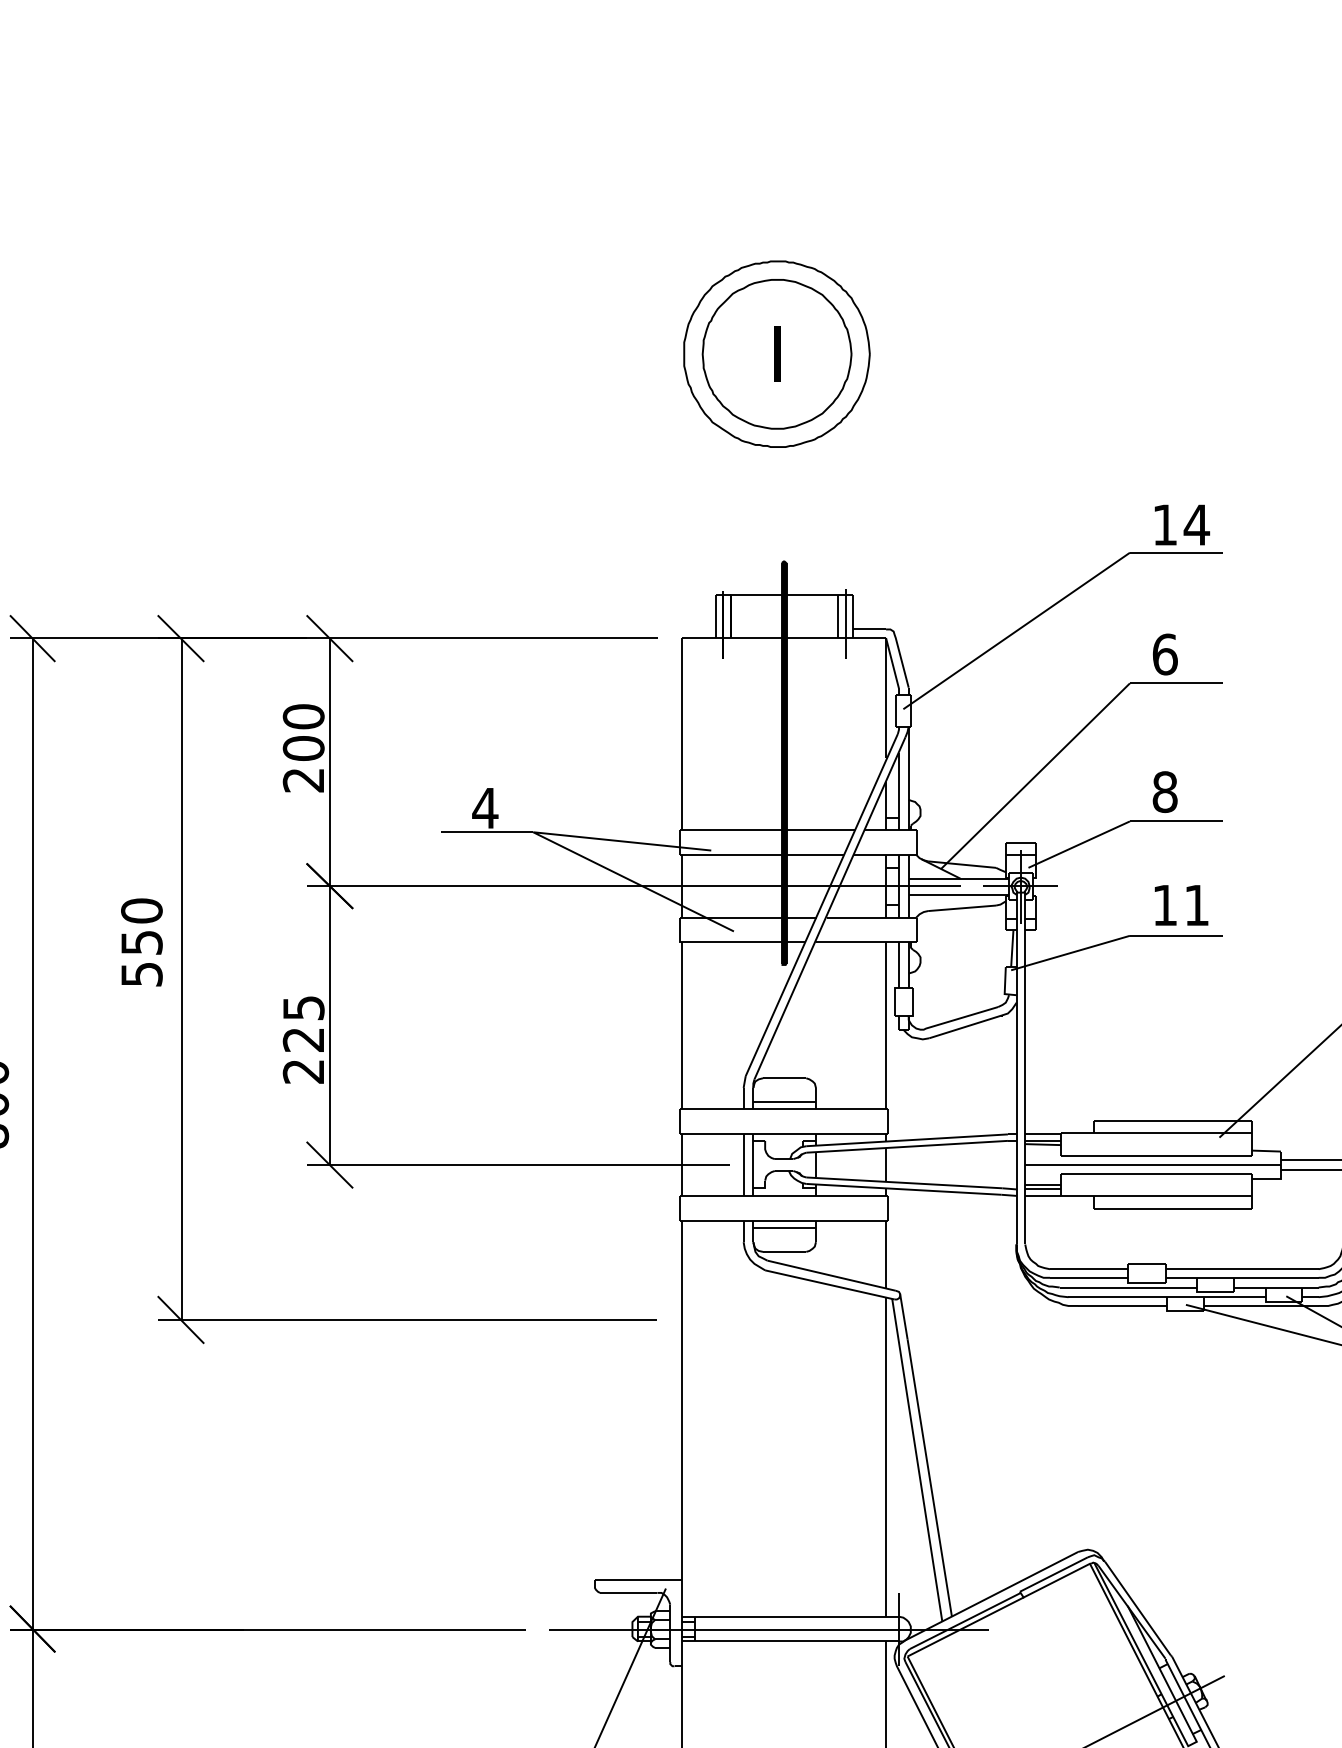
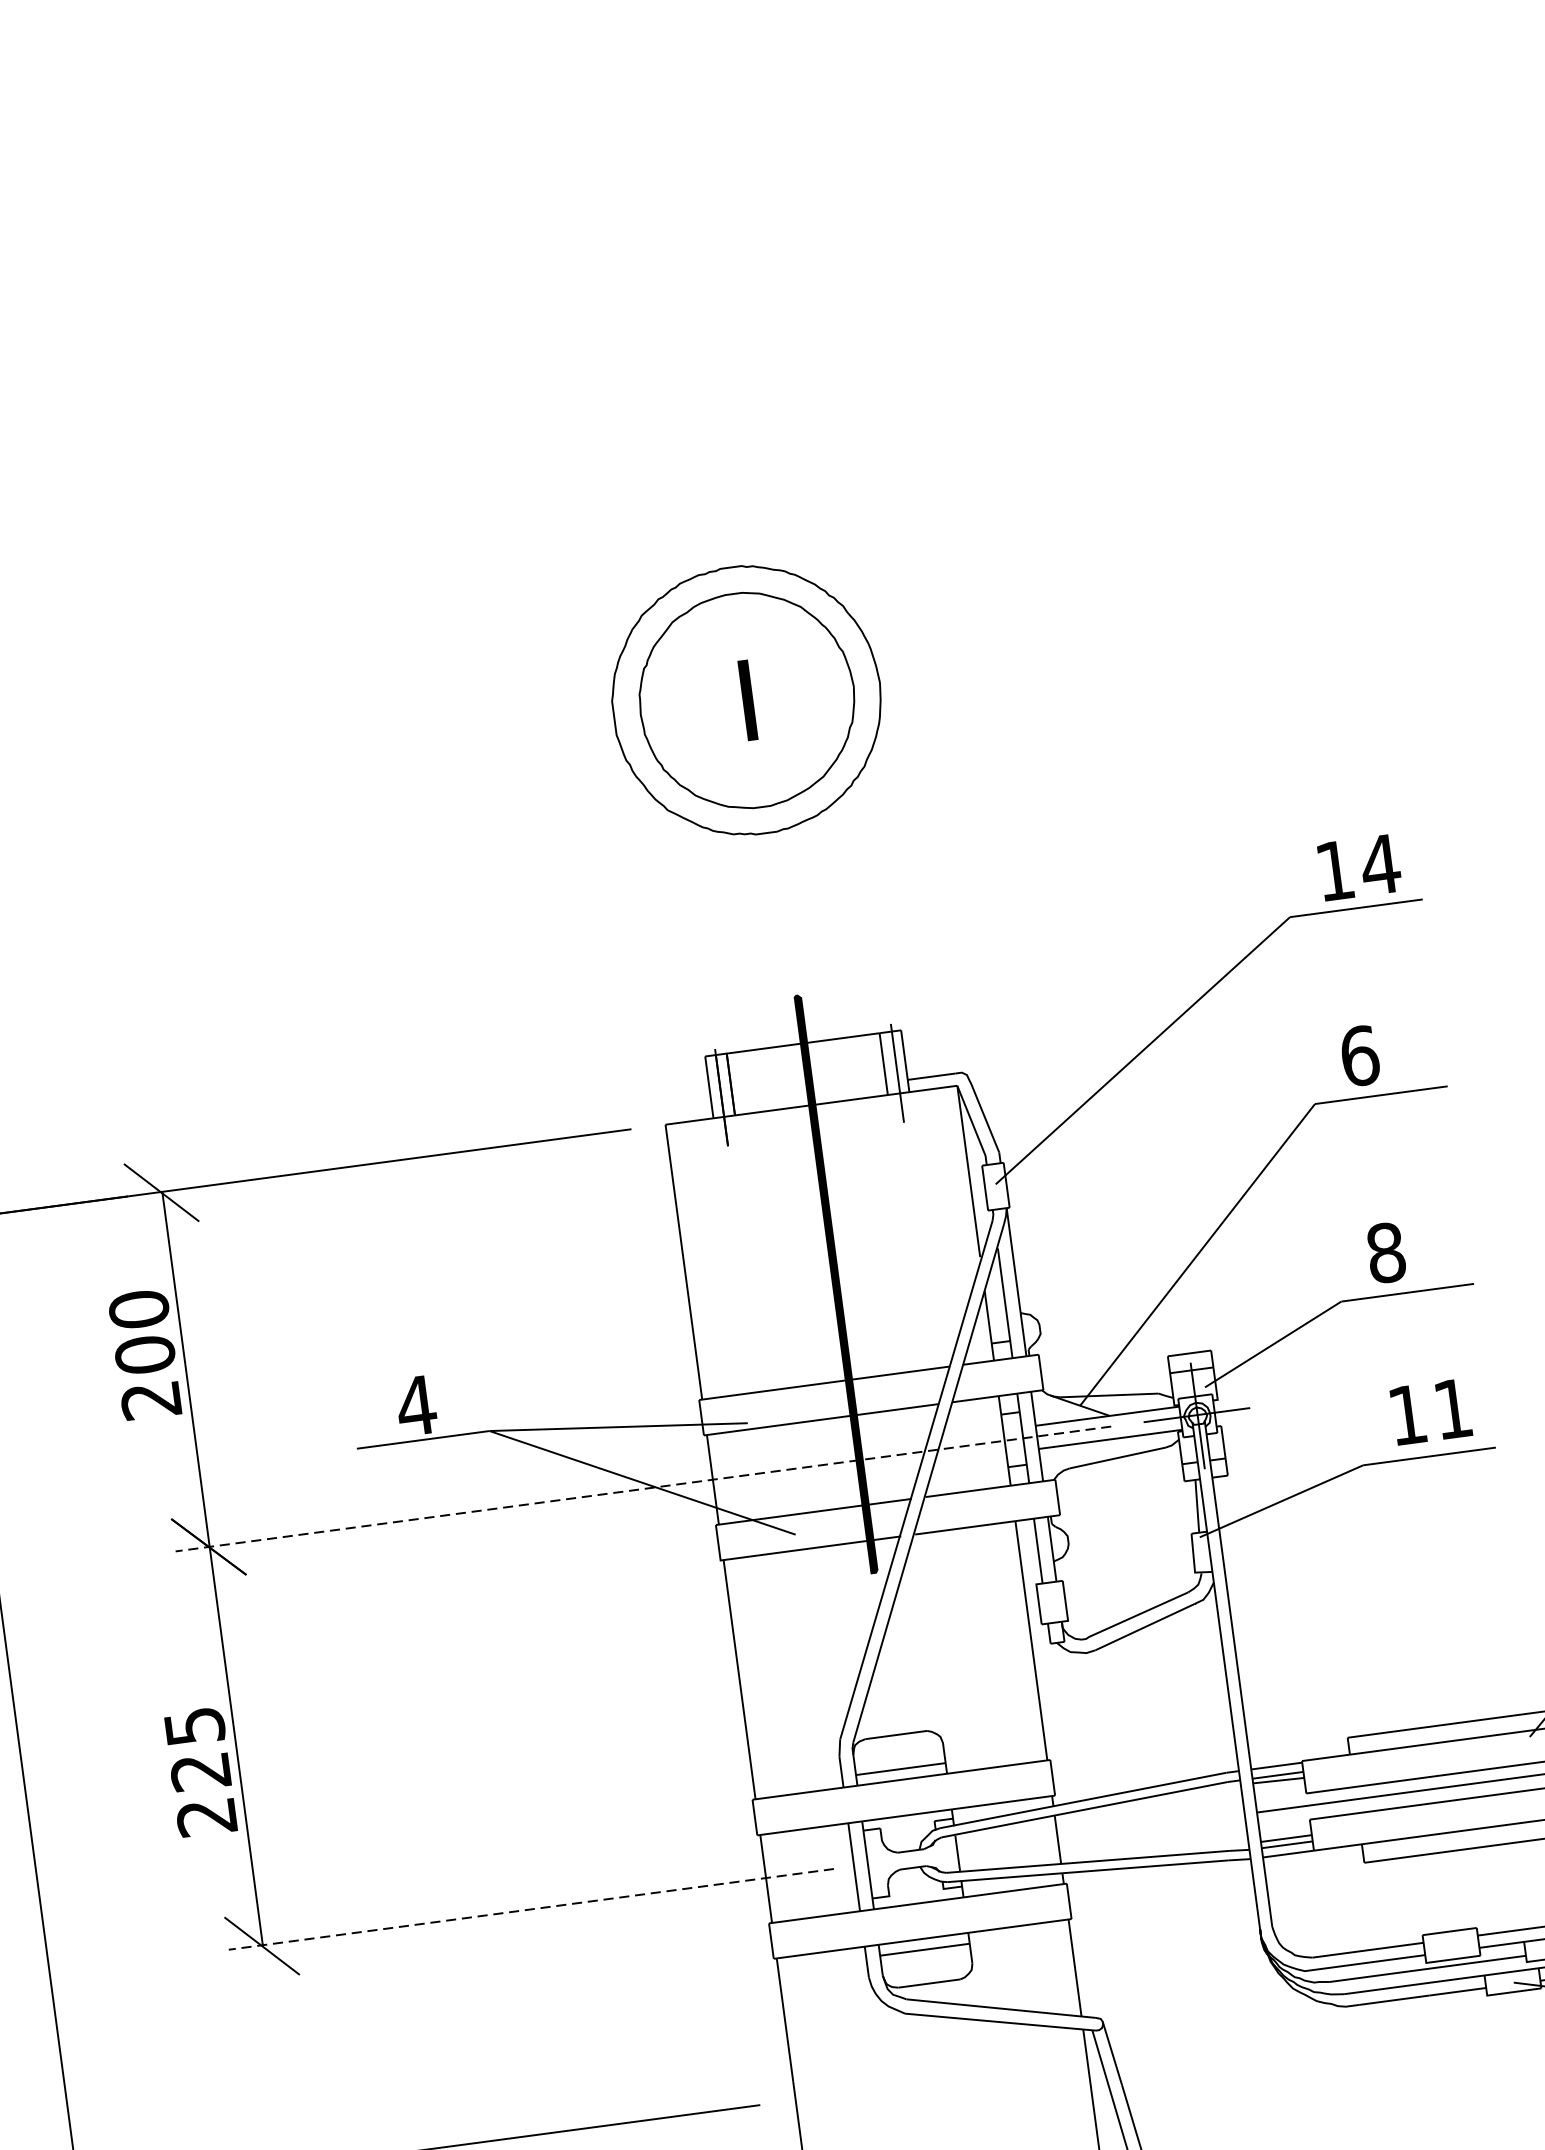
line: (633, 886) -> (643, 1489), solid -> dashed
line: (517, 1164) -> (530, 1909), solid -> dashed

